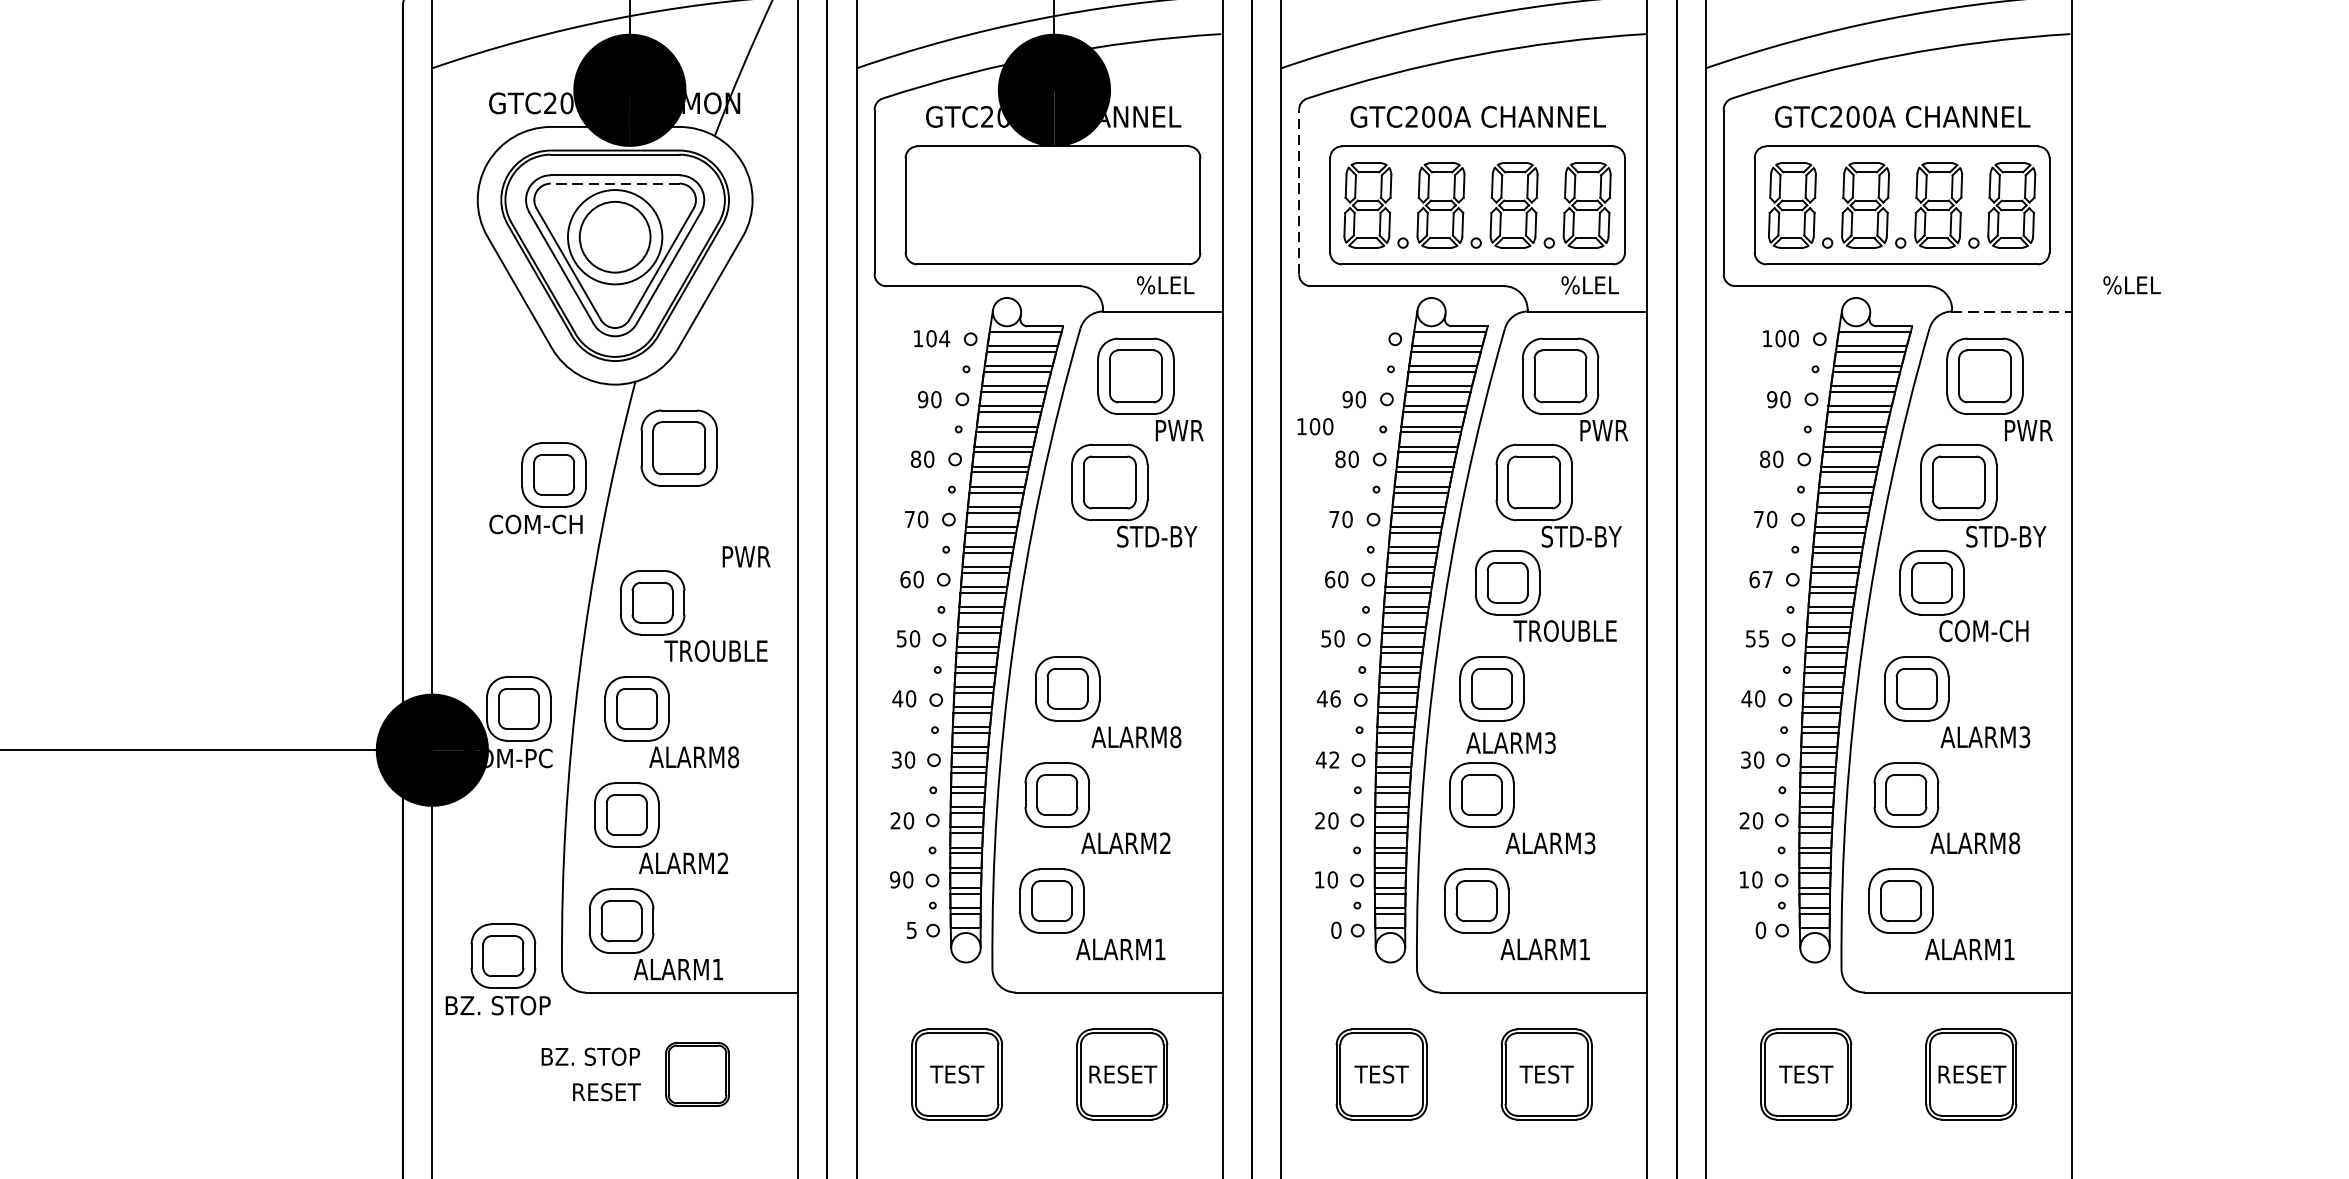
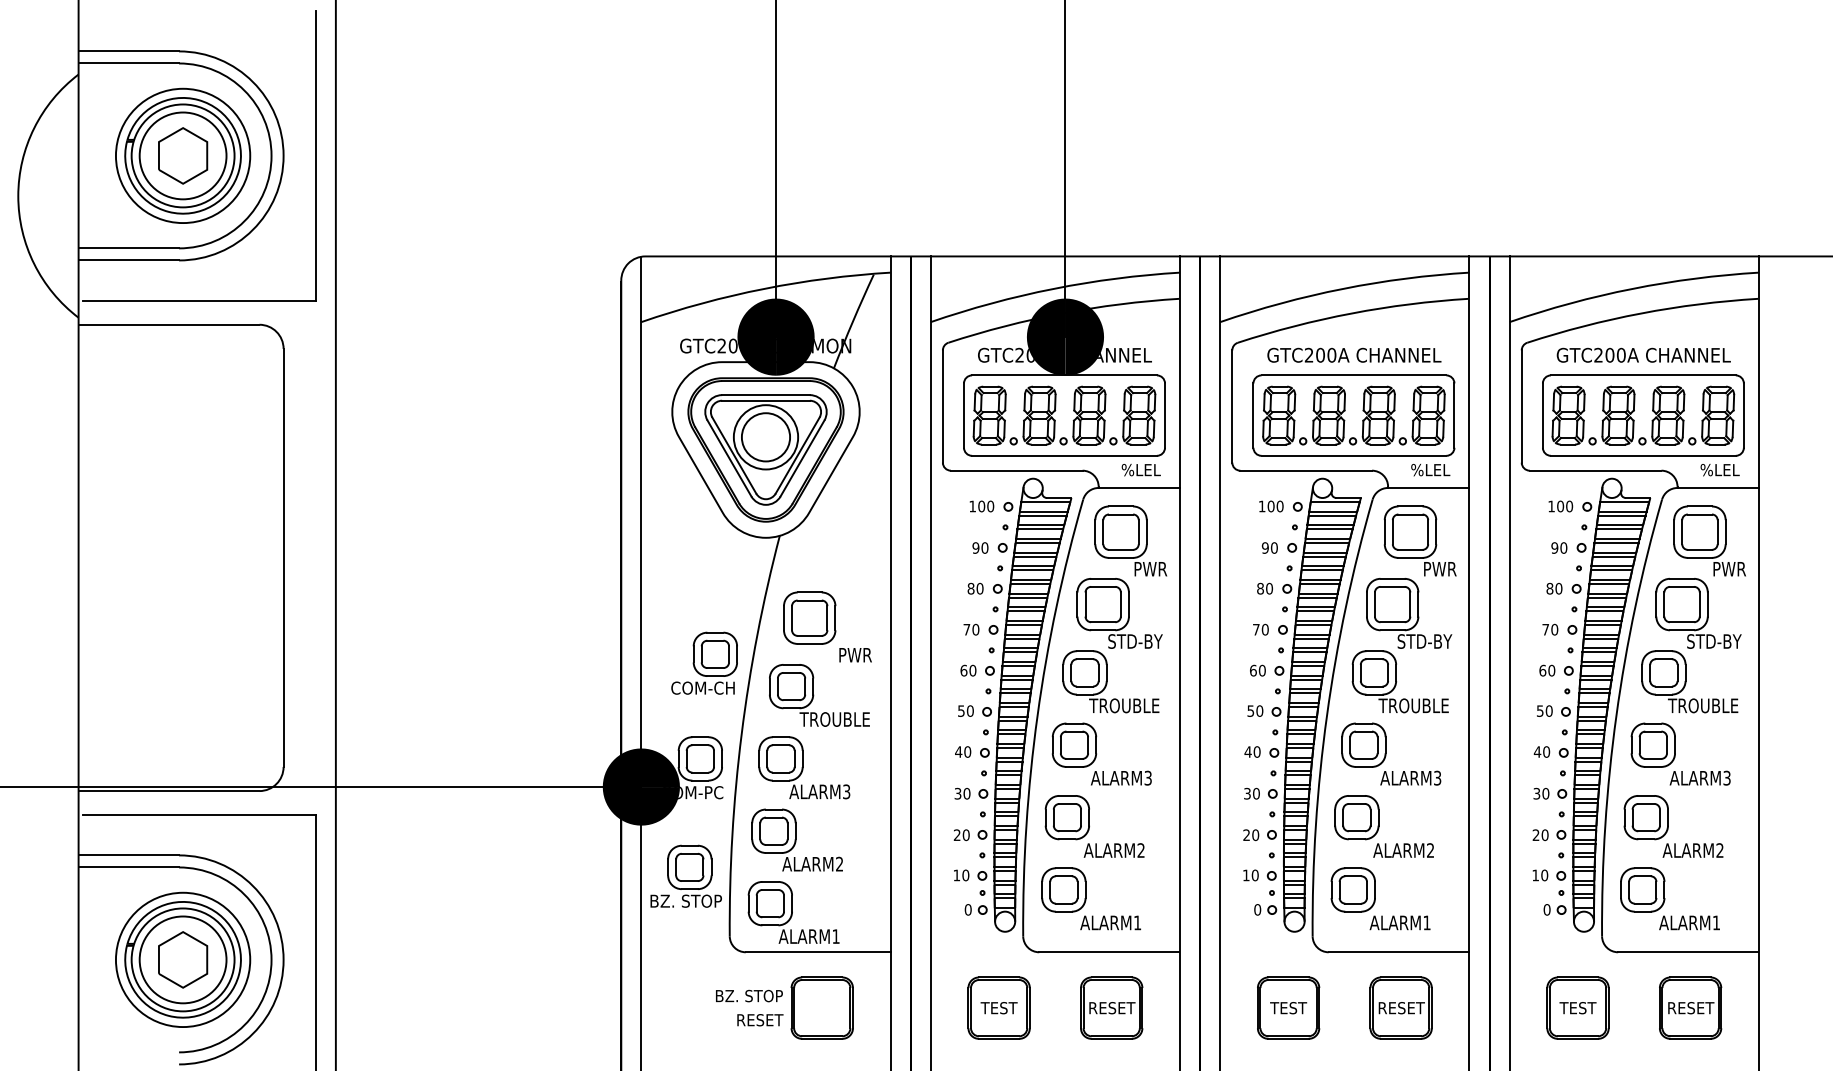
line: (615, 183) -> (766, 400), dashed -> solid
line: (1299, 192) -> (1232, 406), dashed -> solid
part: (1041, 197) -> (1056, 410), added
text: (2131, 285) -> (1719, 470), moved
line: (2012, 310) -> (1718, 487), dashed -> solid
text: (944, 338) -> (990, 506), 104 -> 100
text: (1315, 426) -> (1271, 506), moved
part: (678, 447) -> (809, 617), moved
part: (538, 486) -> (704, 662), moved
text: (1767, 579) -> (1551, 670), 67 -> 60
part: (1120, 595) -> (1110, 681), added
text: (1988, 630) -> (1702, 705), COM-CH -> TROUBLE
text: (1762, 637) -> (1548, 710), 55 -> 50
text: (1334, 698) -> (1256, 751), 46 -> 40
text: (1174, 736) -> (1147, 777), ALARM8 -> ALARM3
text: (1510, 742) -> (1410, 777), moved
text: (733, 756) -> (846, 791), ALARM8 -> ALARM3
text: (1327, 759) -> (1251, 793), 42 -> 30
text: (1589, 843) -> (1430, 850), ALARM3 -> ALARM2
text: (2013, 843) -> (1719, 850), ALARM8 -> ALARM2
text: (894, 879) -> (956, 875), 90 -> 10
text: (910, 929) -> (967, 909), 5 -> 0
part: (497, 967) -> (685, 875), moved
part: (696, 1073) -> (821, 1007), size x1.43
text: (1547, 1075) -> (1401, 1008), TEST -> RESET

